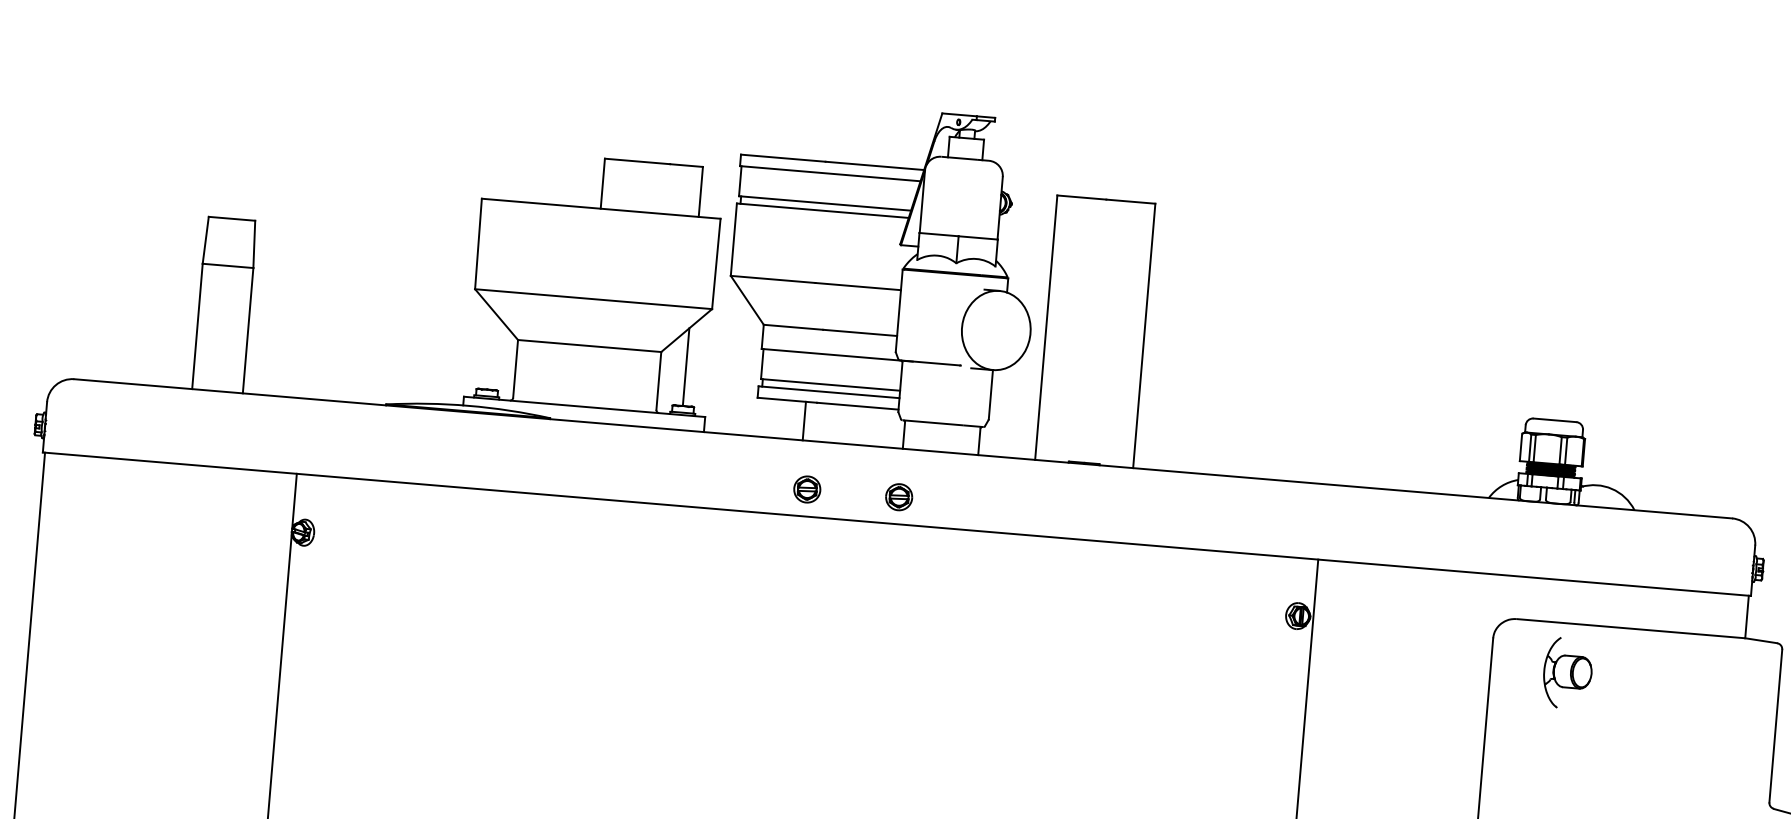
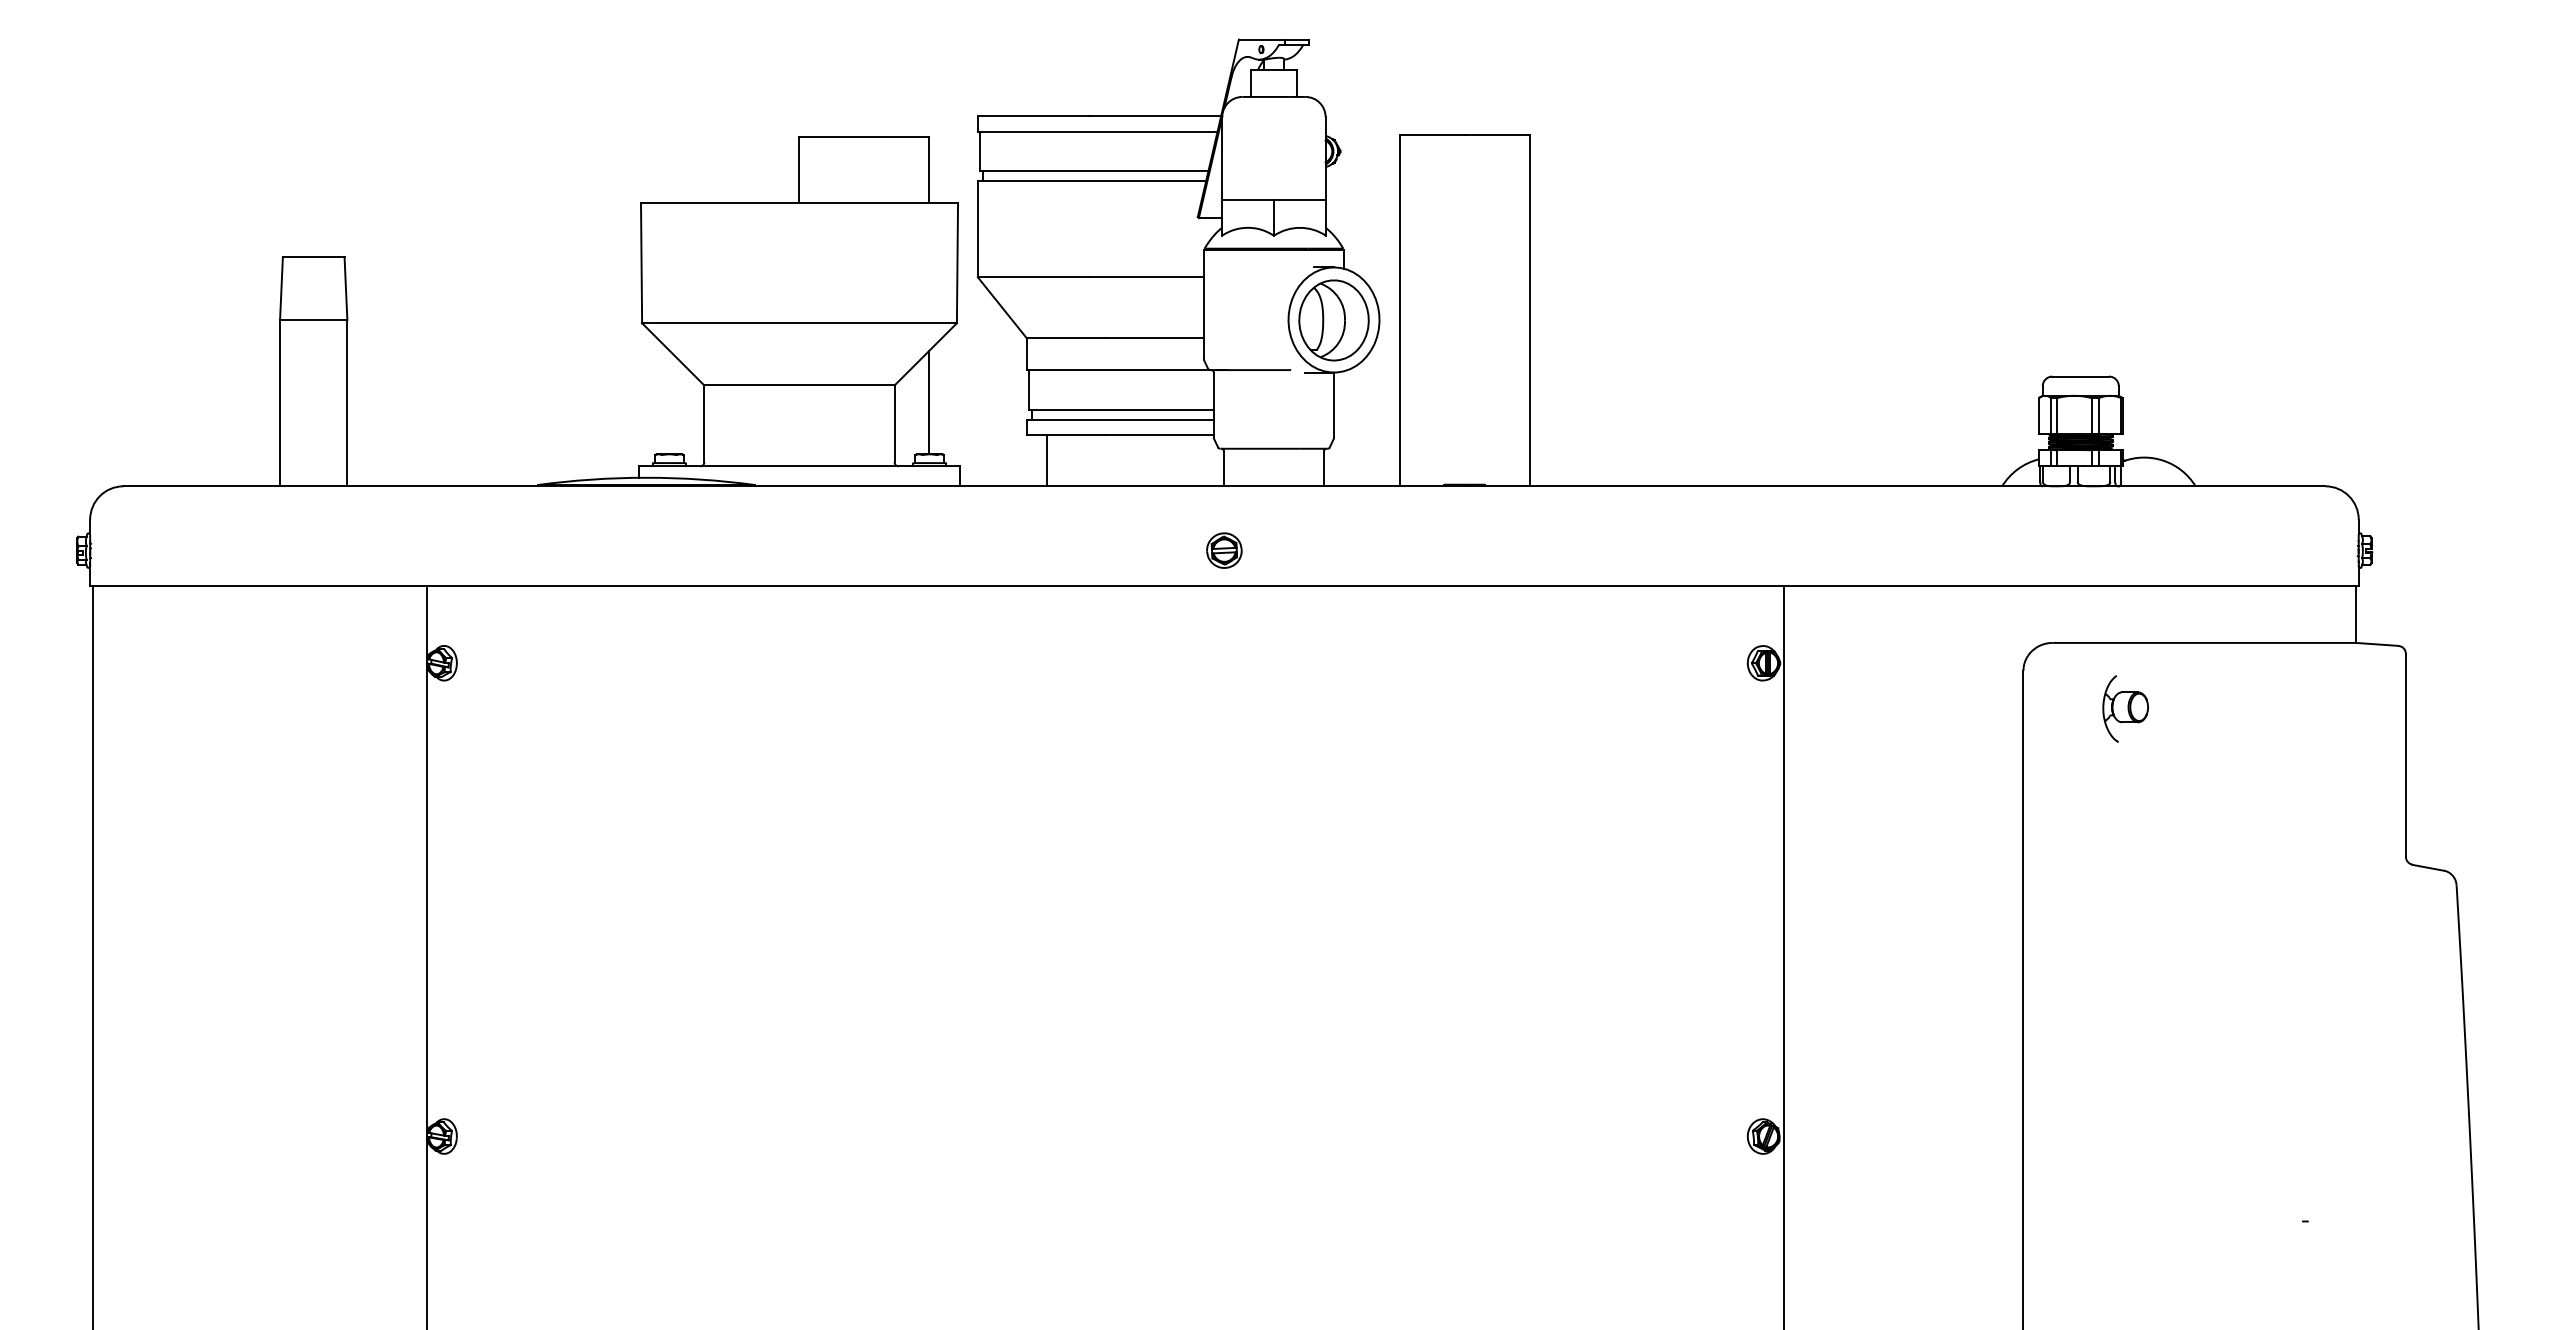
part: (995, 330) -> (1333, 320), added
line: (804, 420) -> (1046, 460), moved
part: (807, 489) -> (1102, 550), removed
part: (1567, 673) -> (2125, 708), size x0.71

